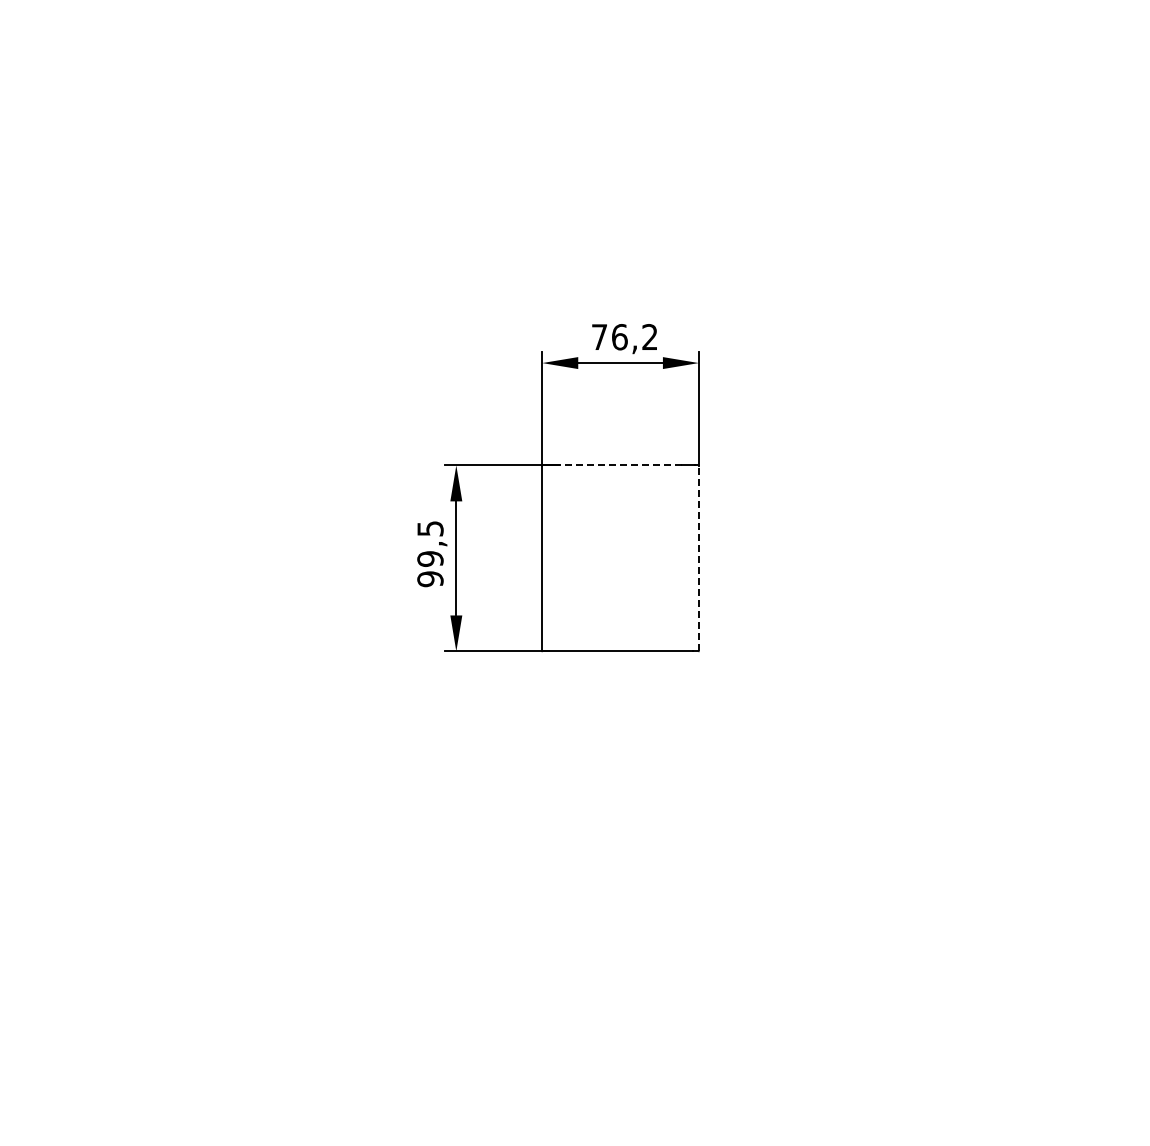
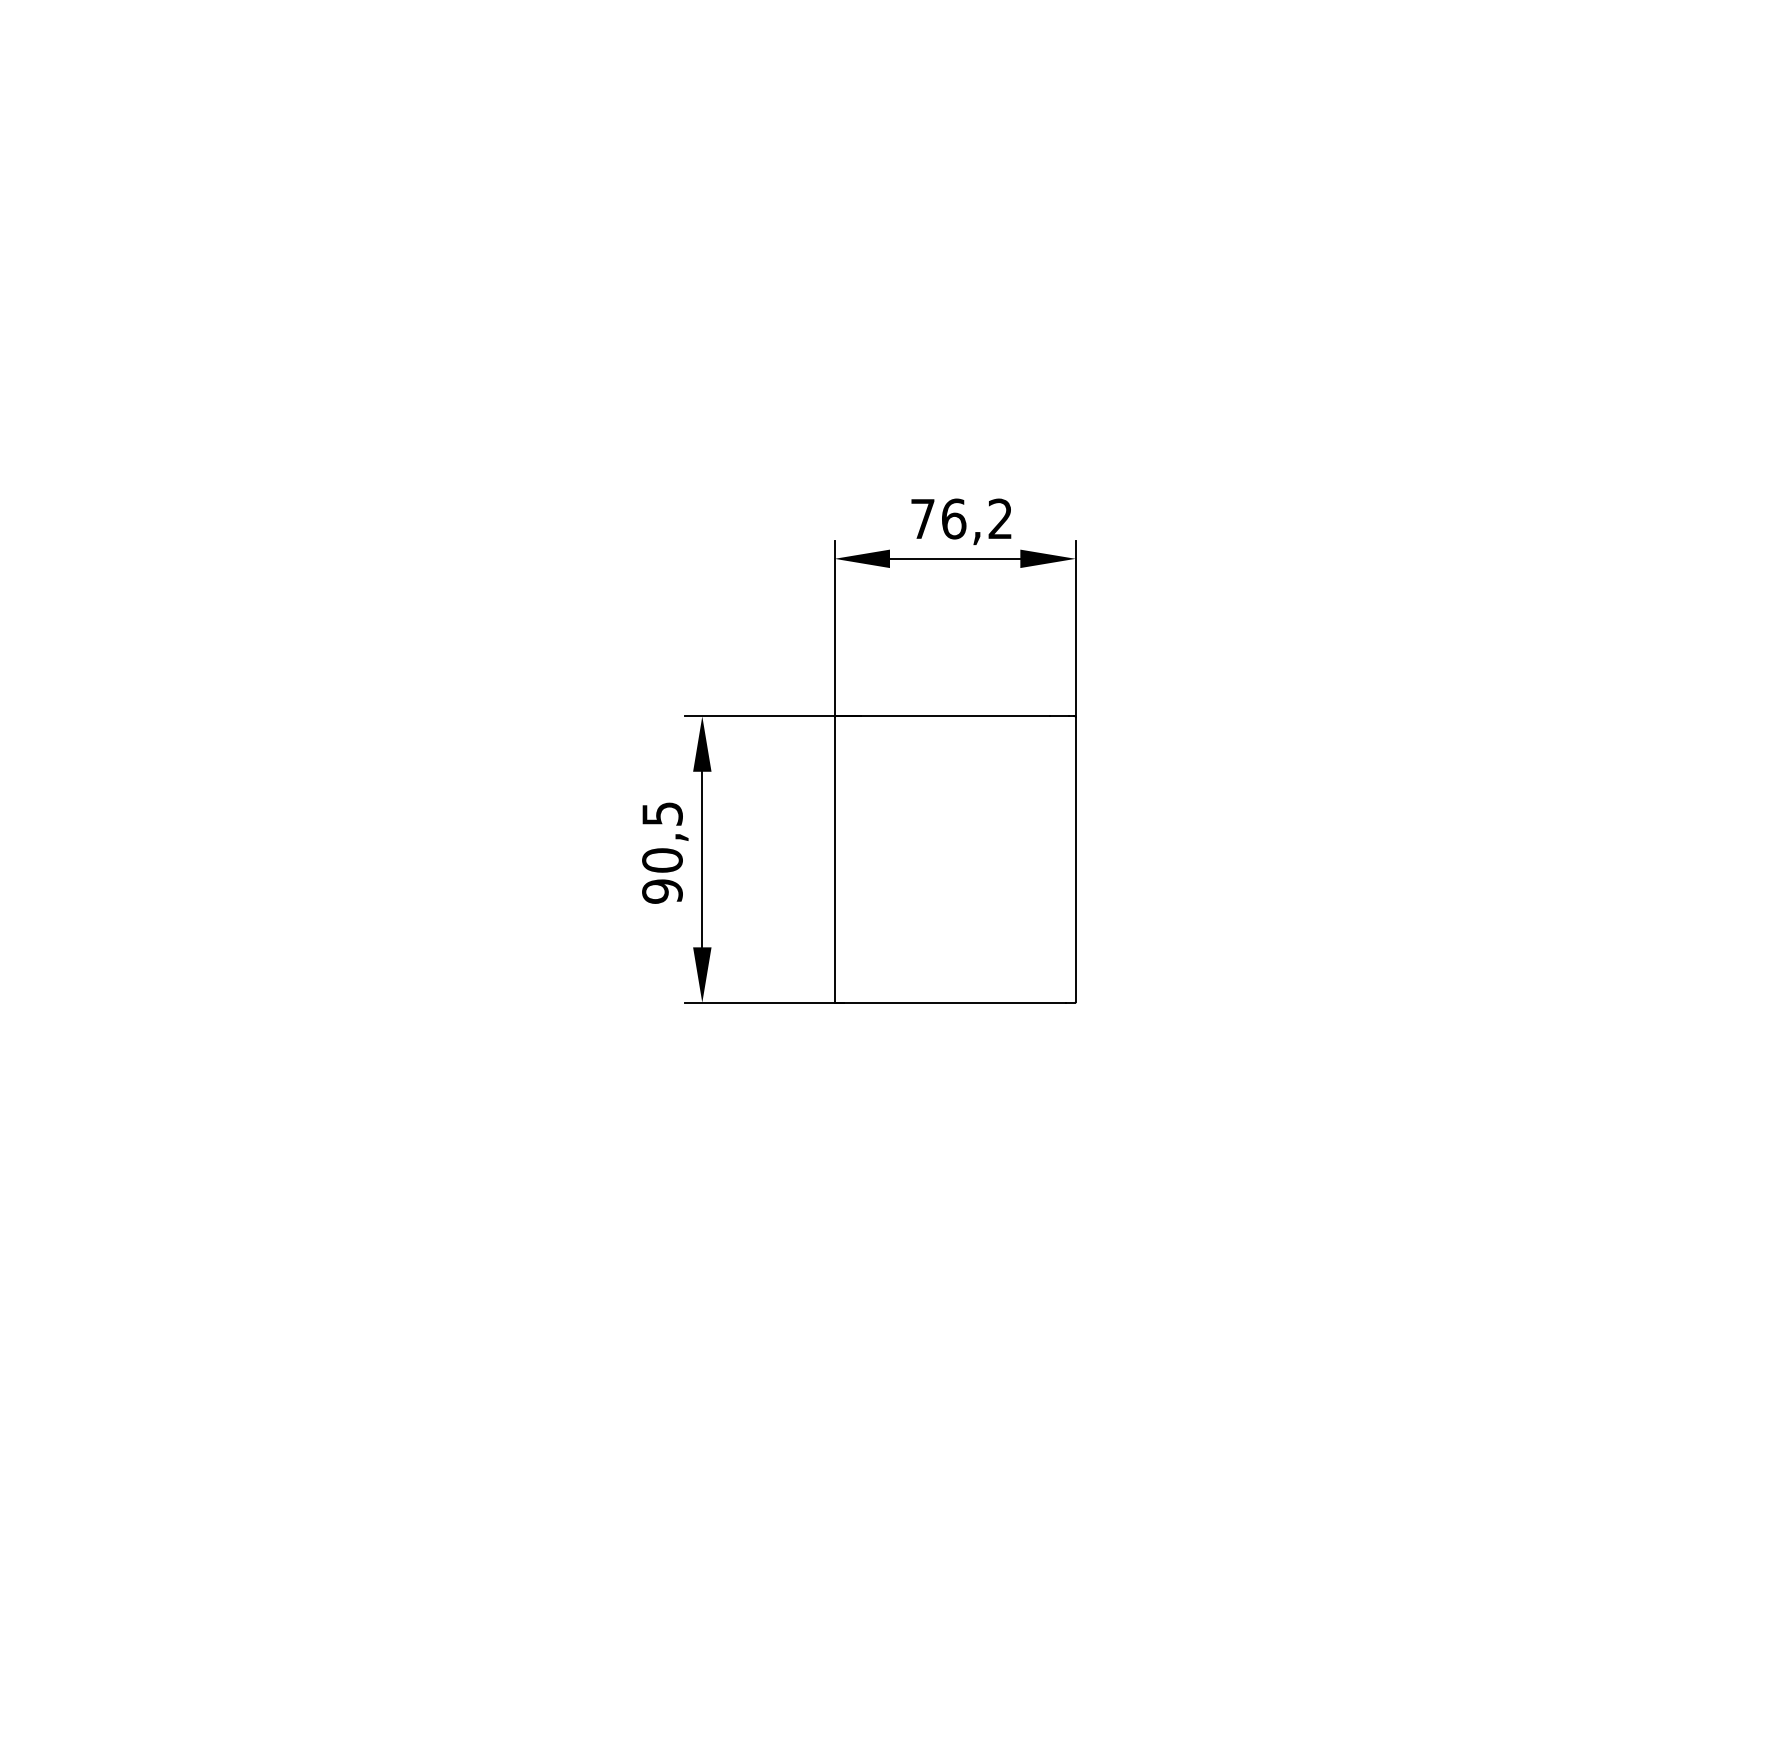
line: (620, 465) -> (955, 716), dashed -> solid
text: (430, 558) -> (662, 859), 99,5 -> 90,5
line: (698, 558) -> (1075, 859), dashed -> solid

